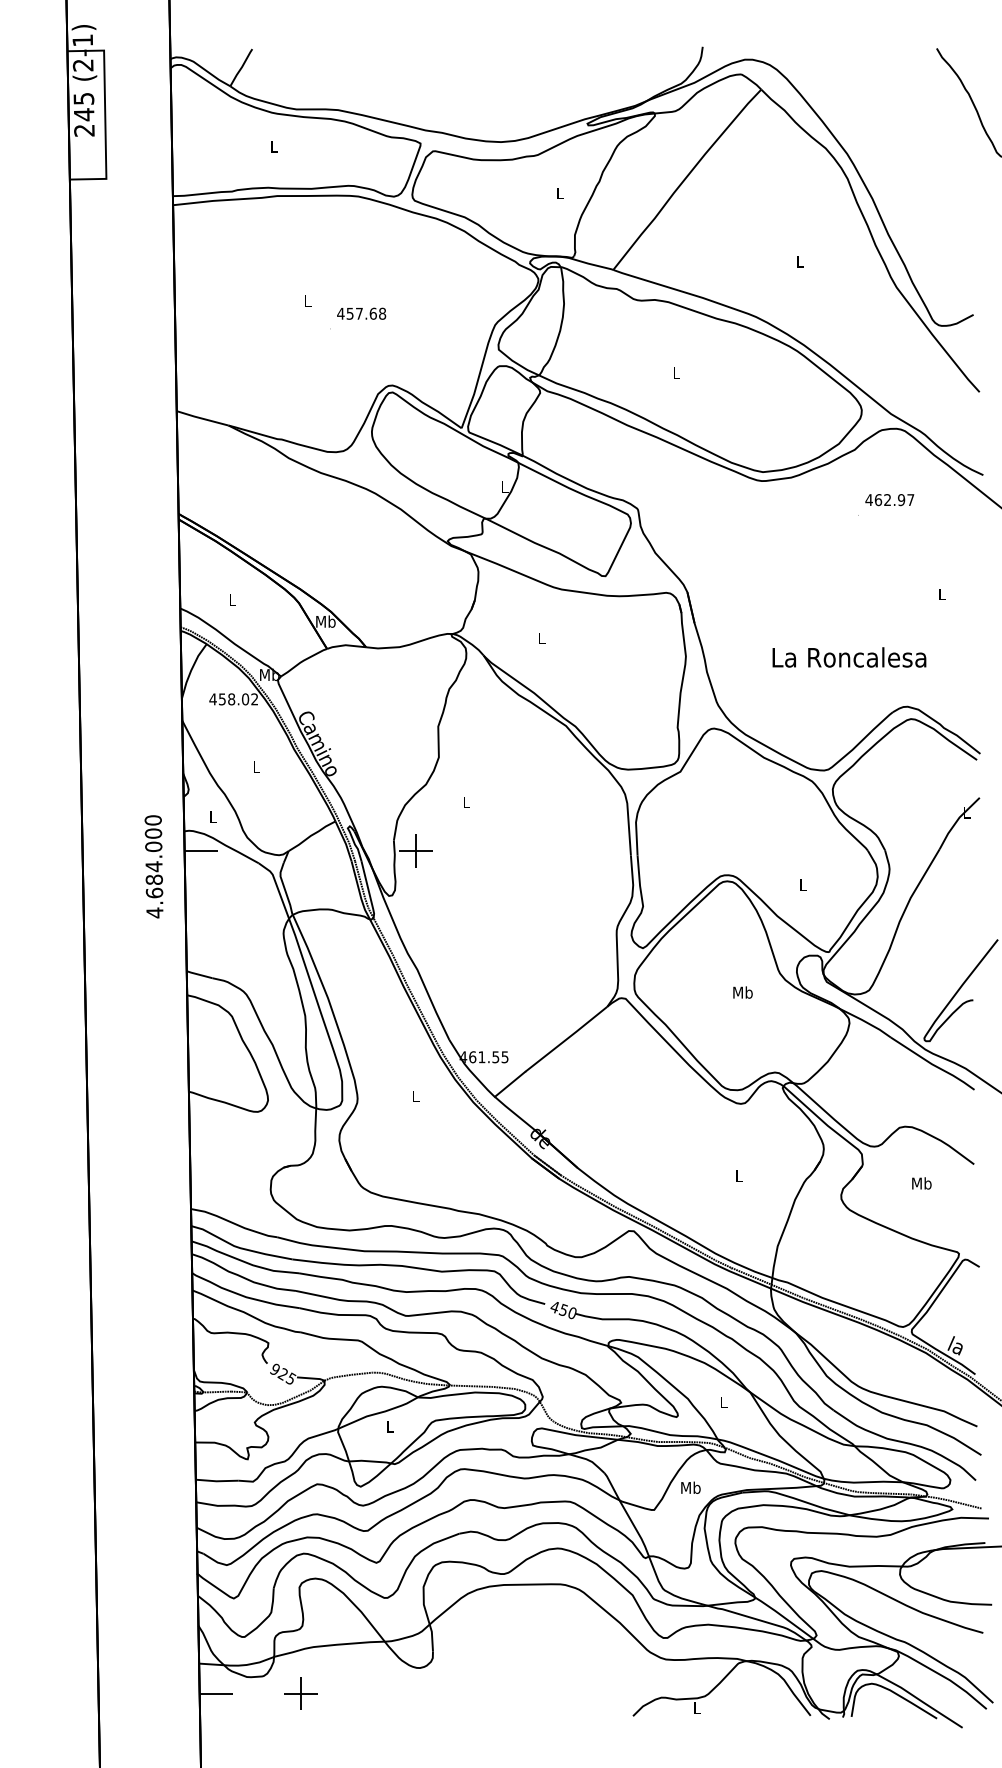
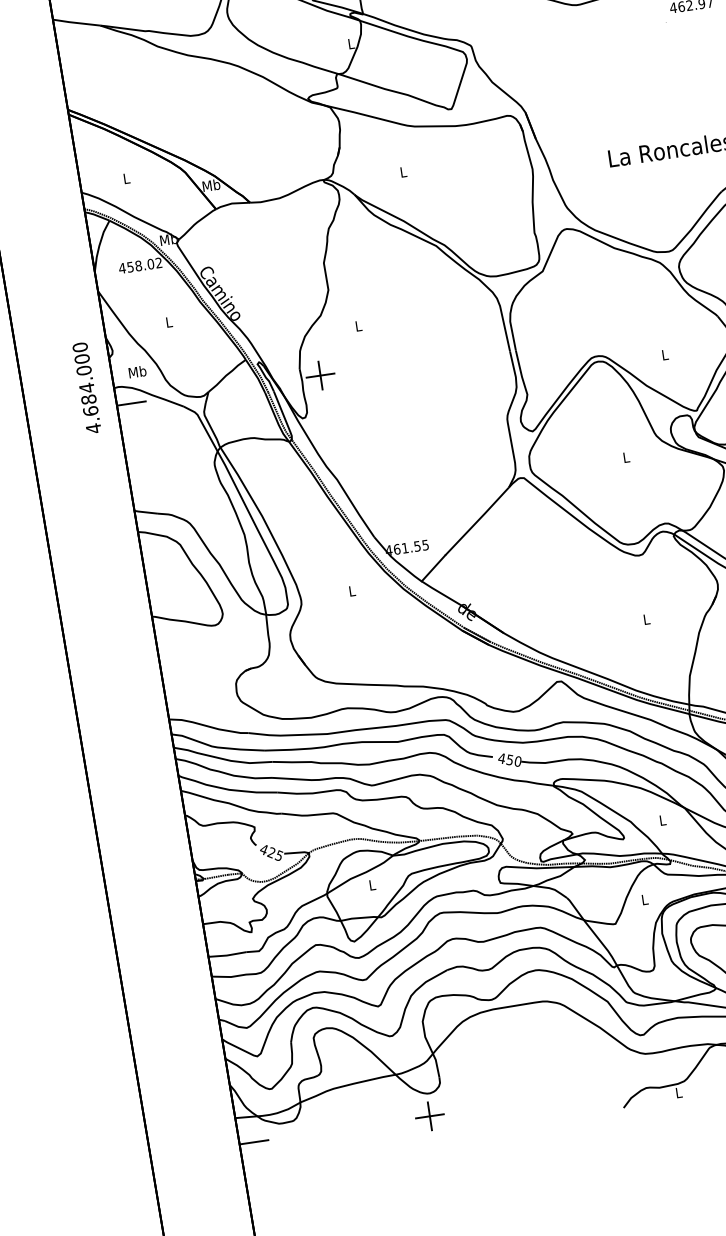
text: (212, 816) -> (137, 371), L -> Mb
text: (153, 866) -> (86, 387), moved
text: (742, 992) -> (625, 457), Mb -> L
text: (275, 1369) -> (264, 849), 925 -> 425
text: (690, 1487) -> (644, 899), Mb -> L
part: (300, 1693) -> (429, 1116), moved

